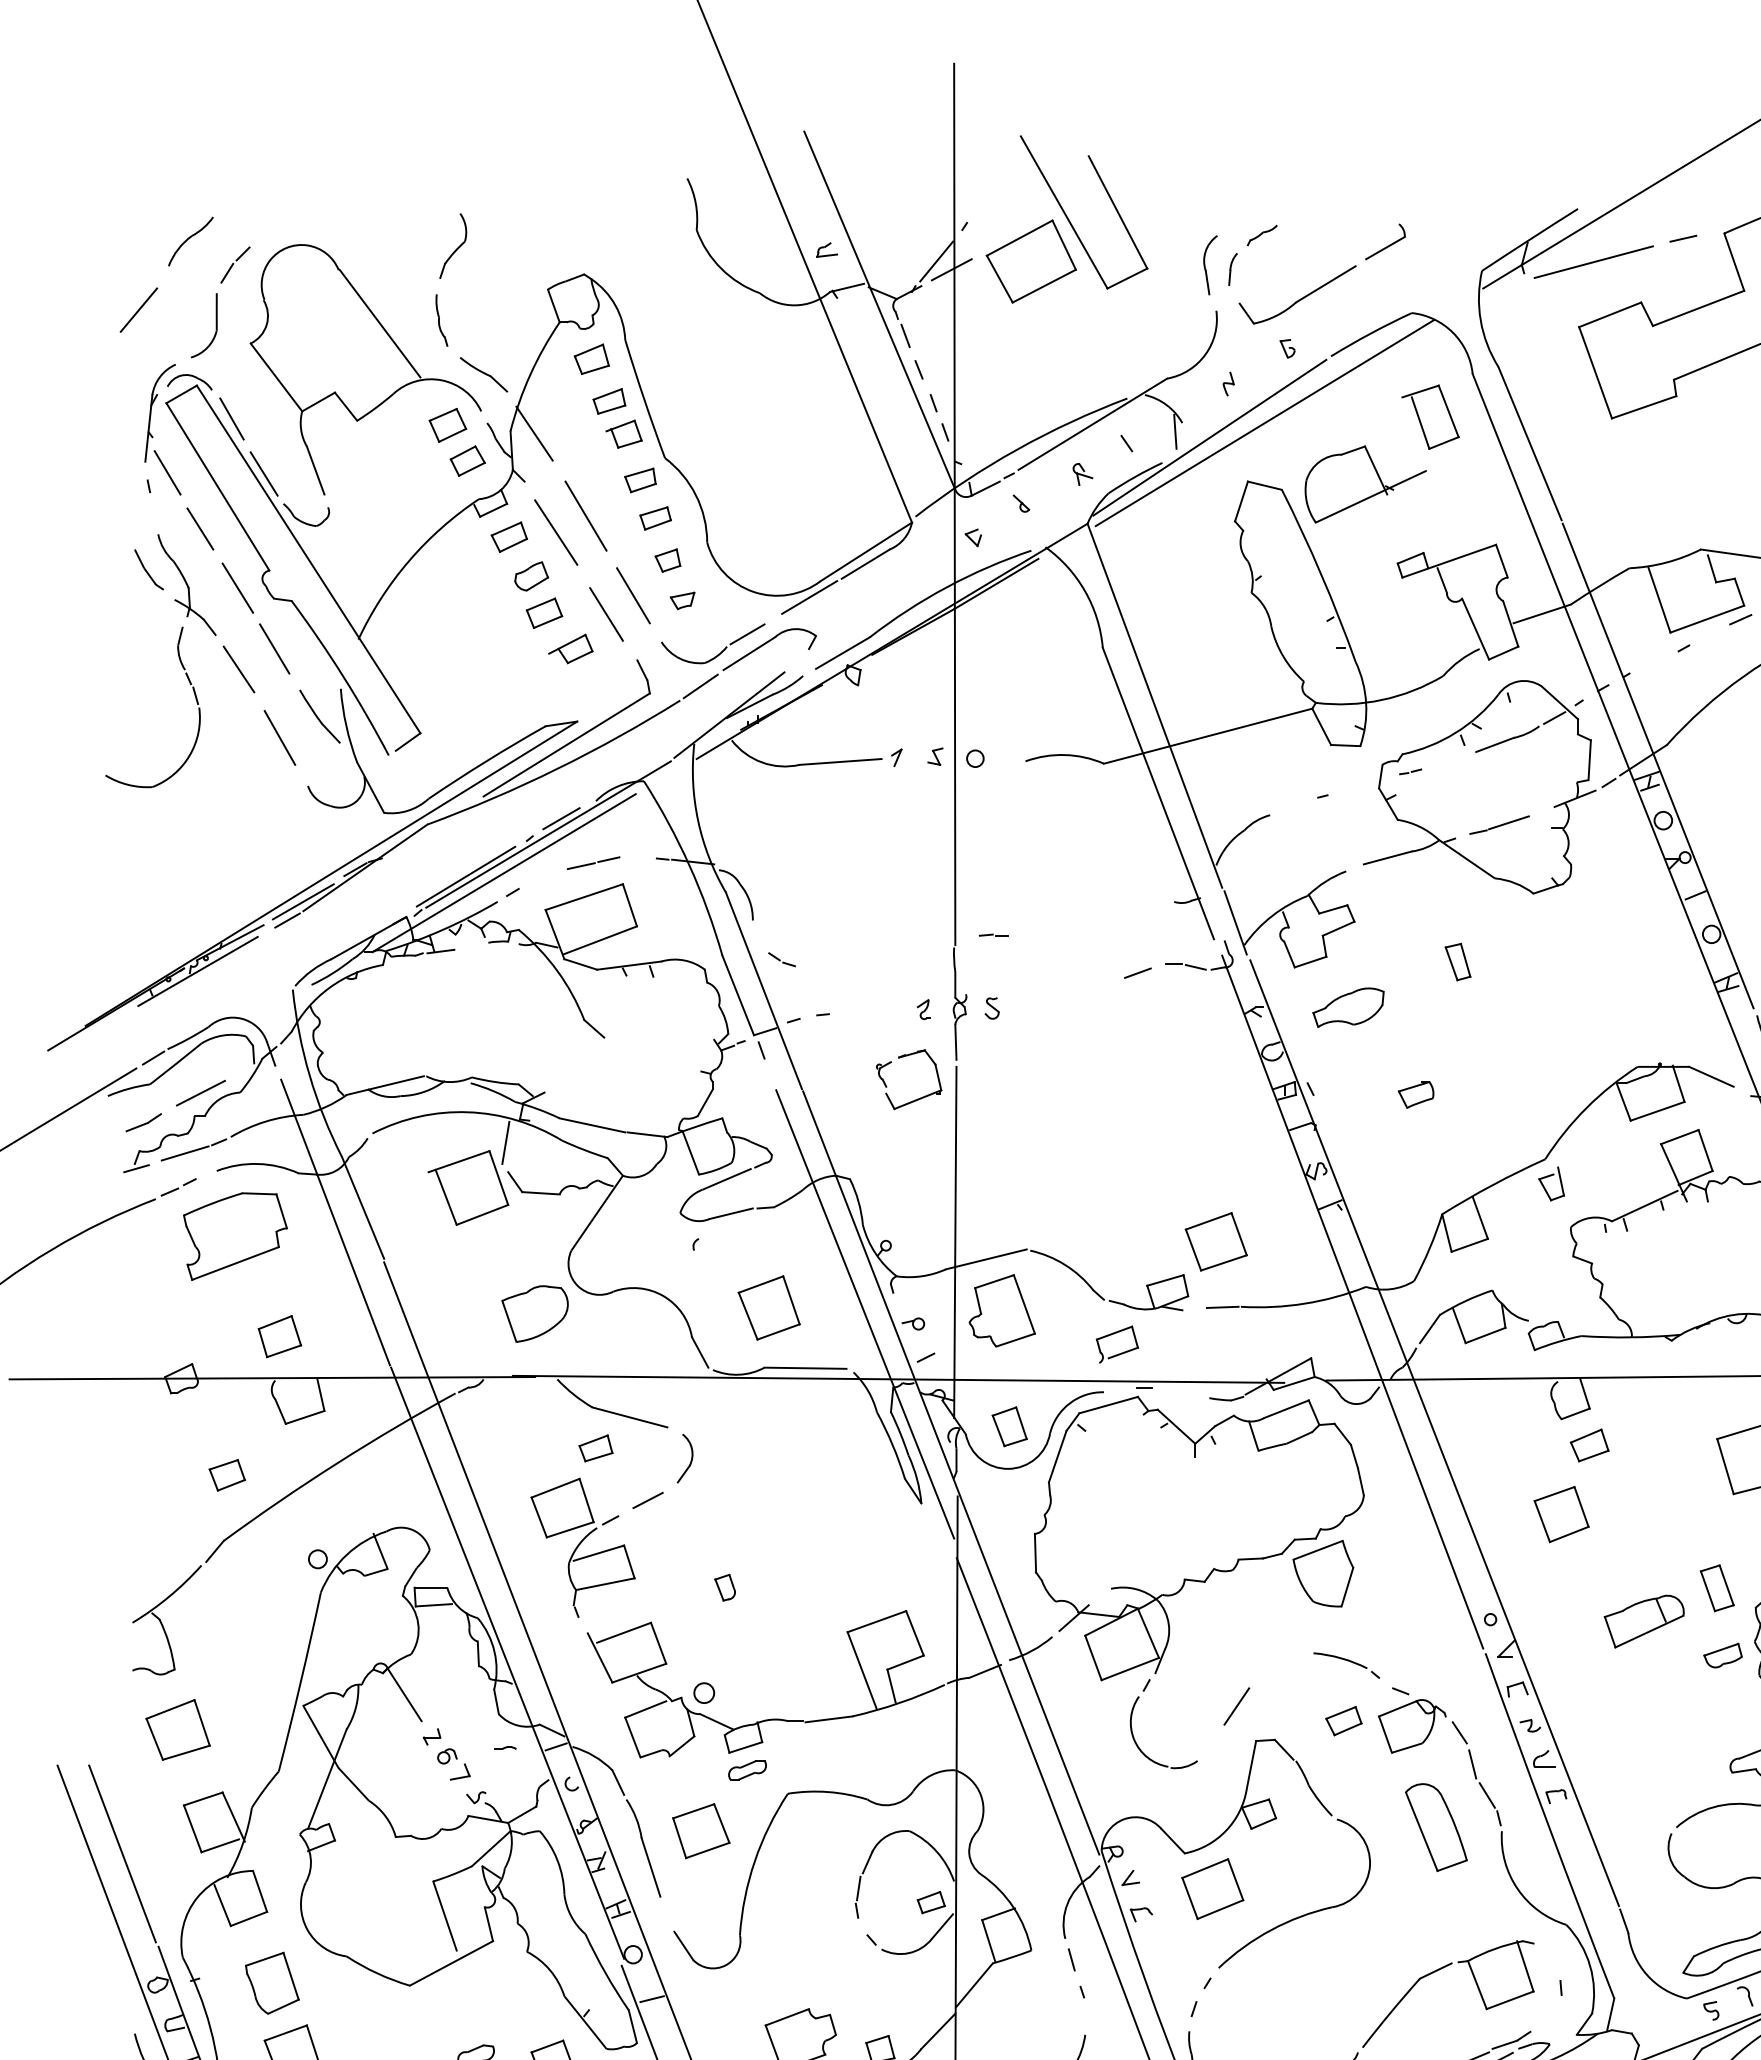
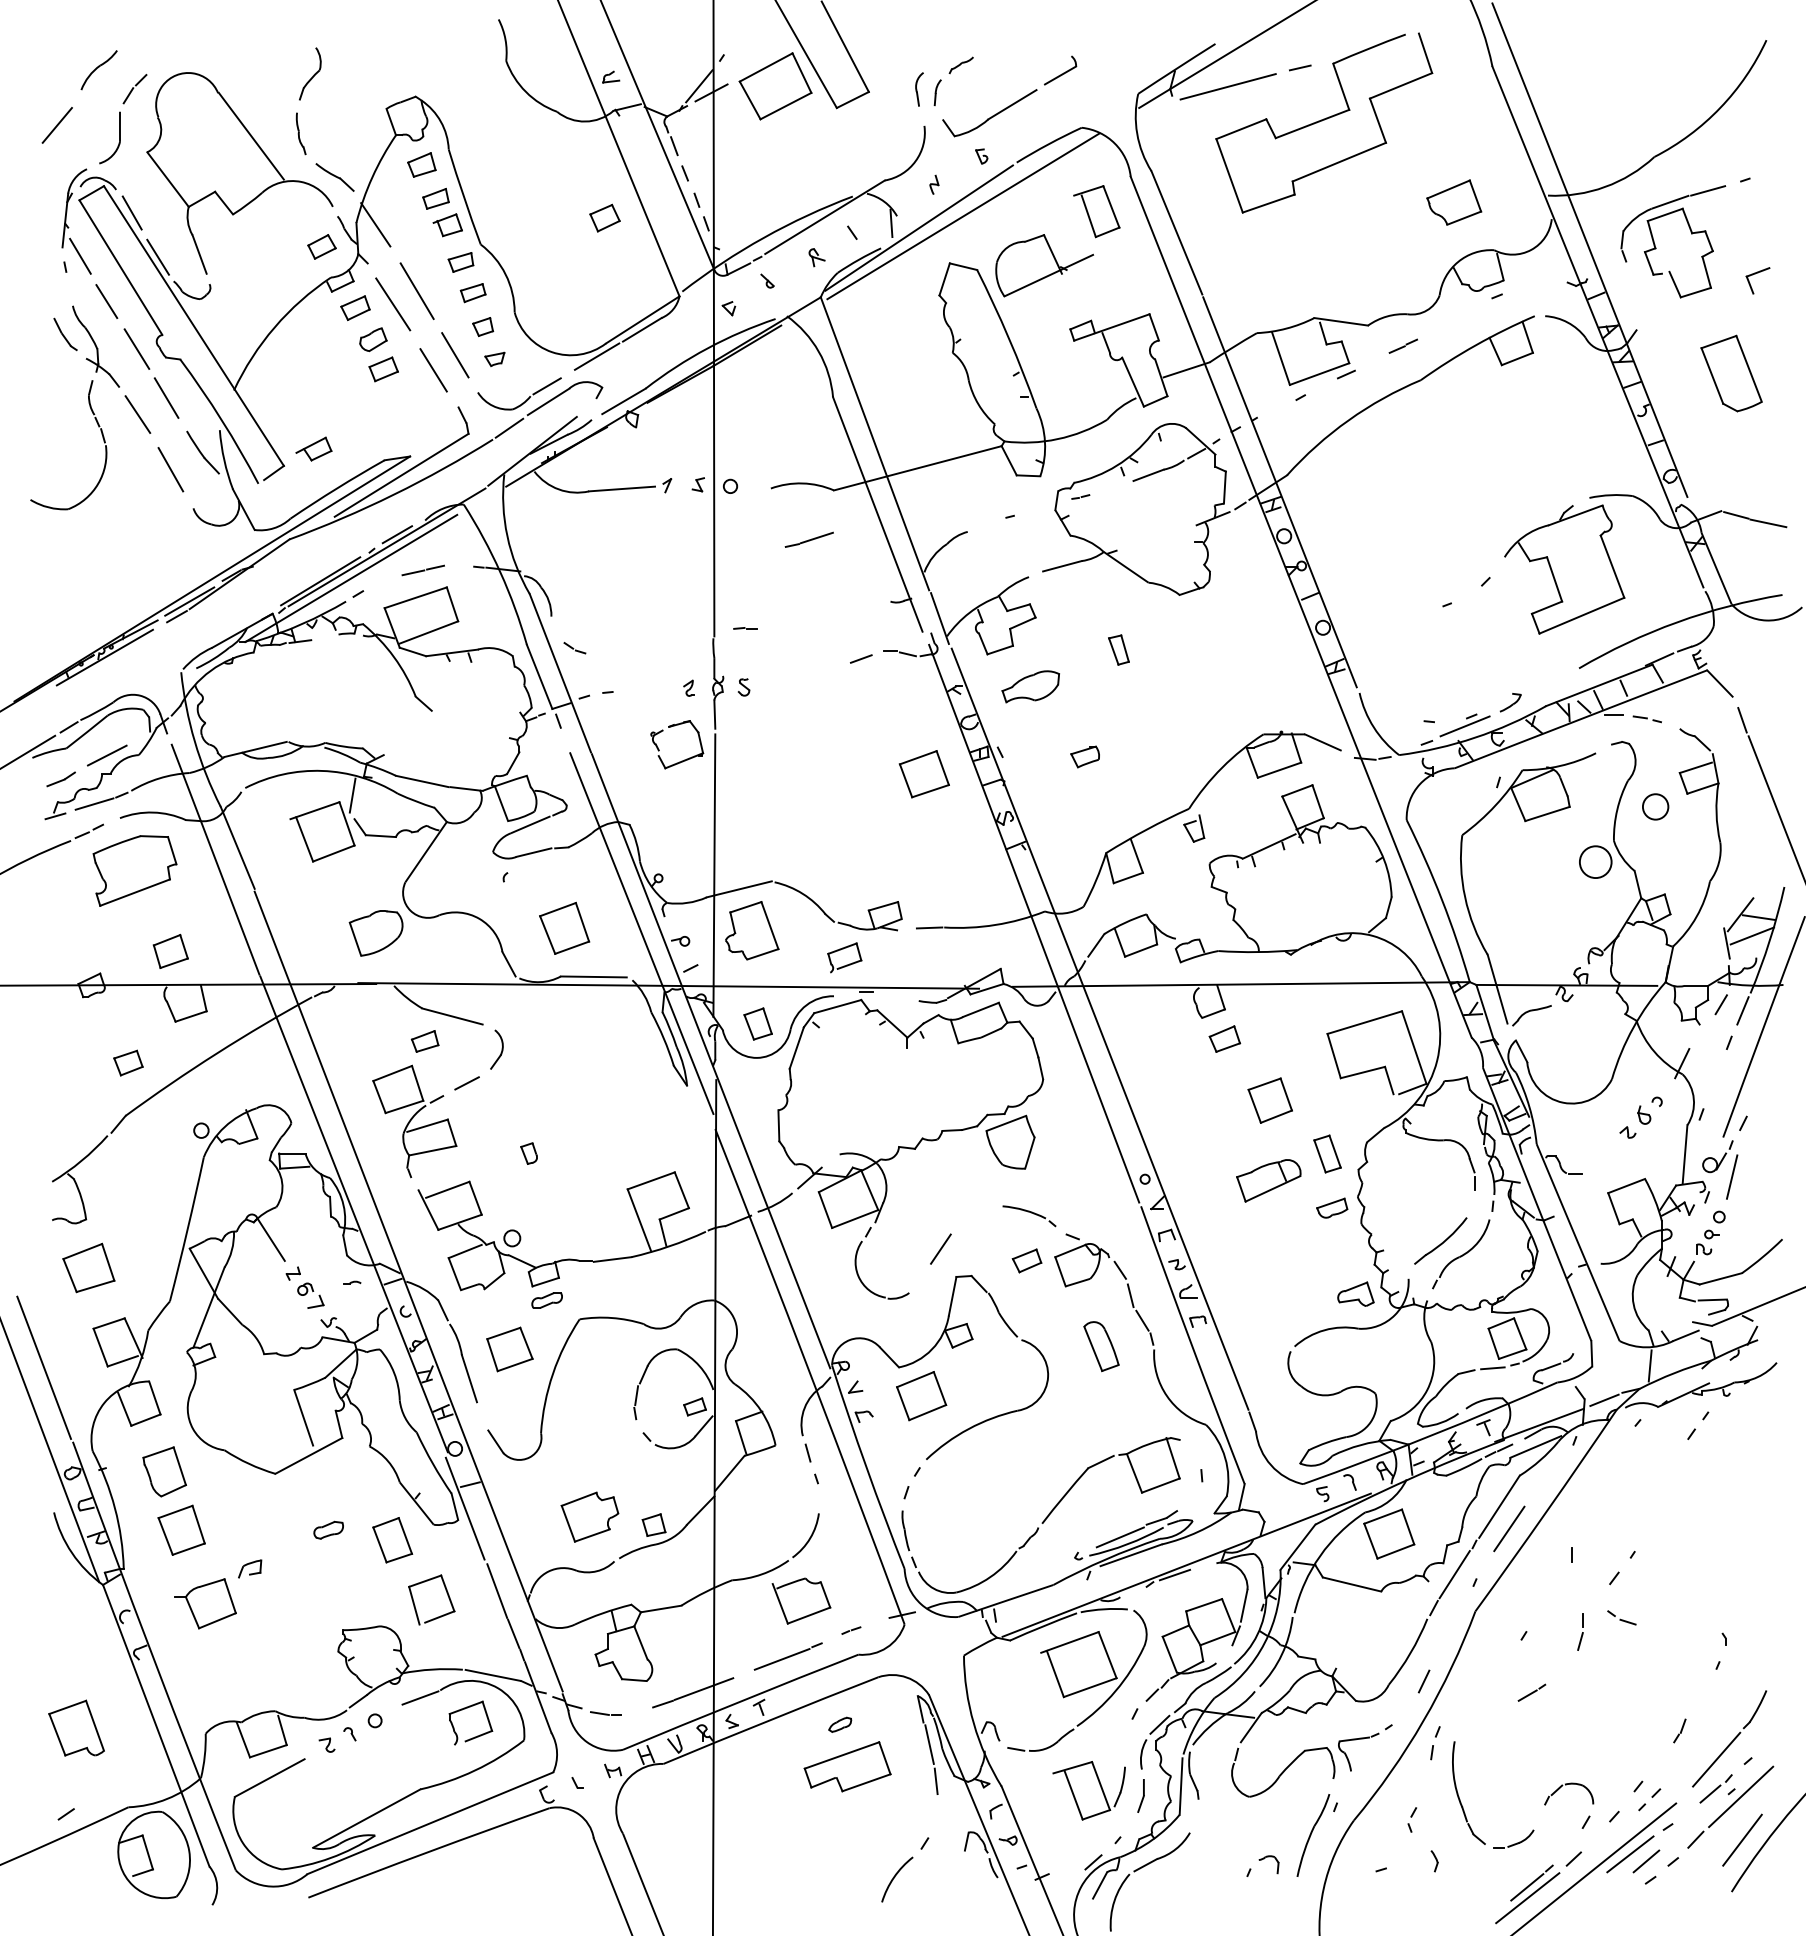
part: (1210, 265) -> (919, 89), size x0.7
part: (447, 424) -> (604, 217), moved
part: (570, 648) -> (313, 448), moved
part: (1498, 824) -> (808, 539), moved
part: (1215, 1242) -> (923, 774), moved
part: (1560, 1514) -> (1269, 1100), moved
part: (1436, 1827) -> (1101, 1346), size x0.7

